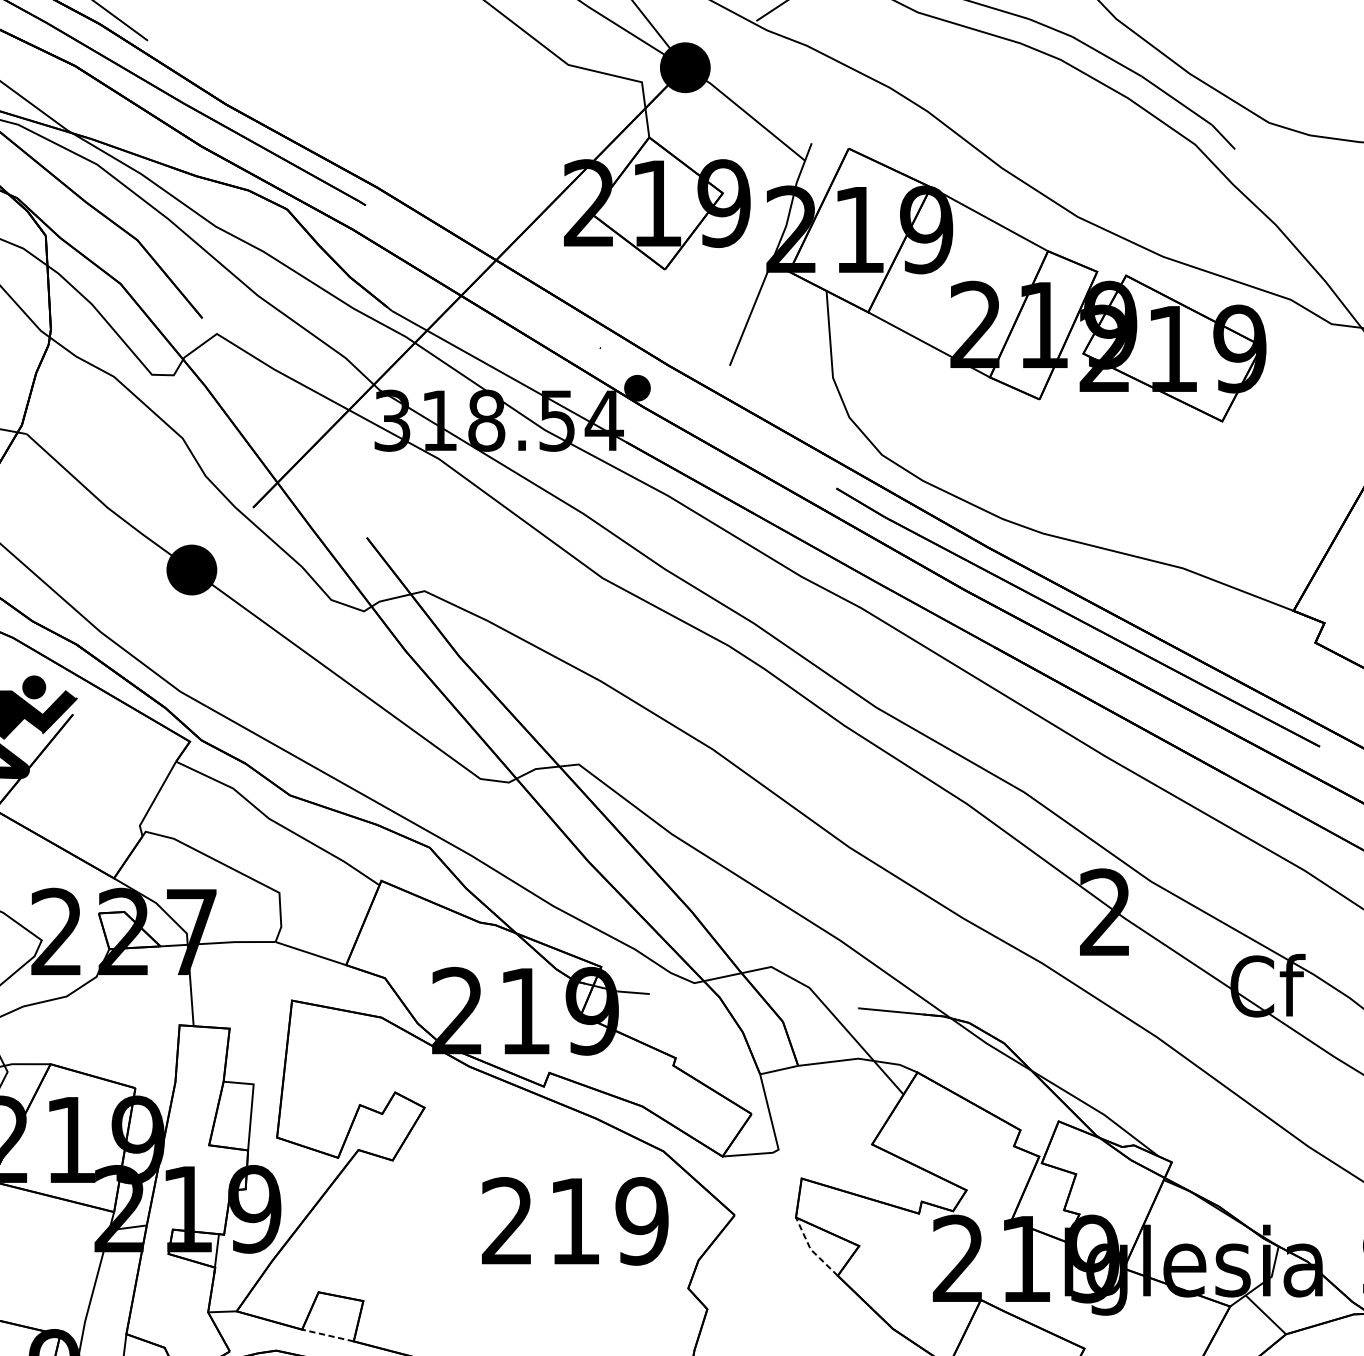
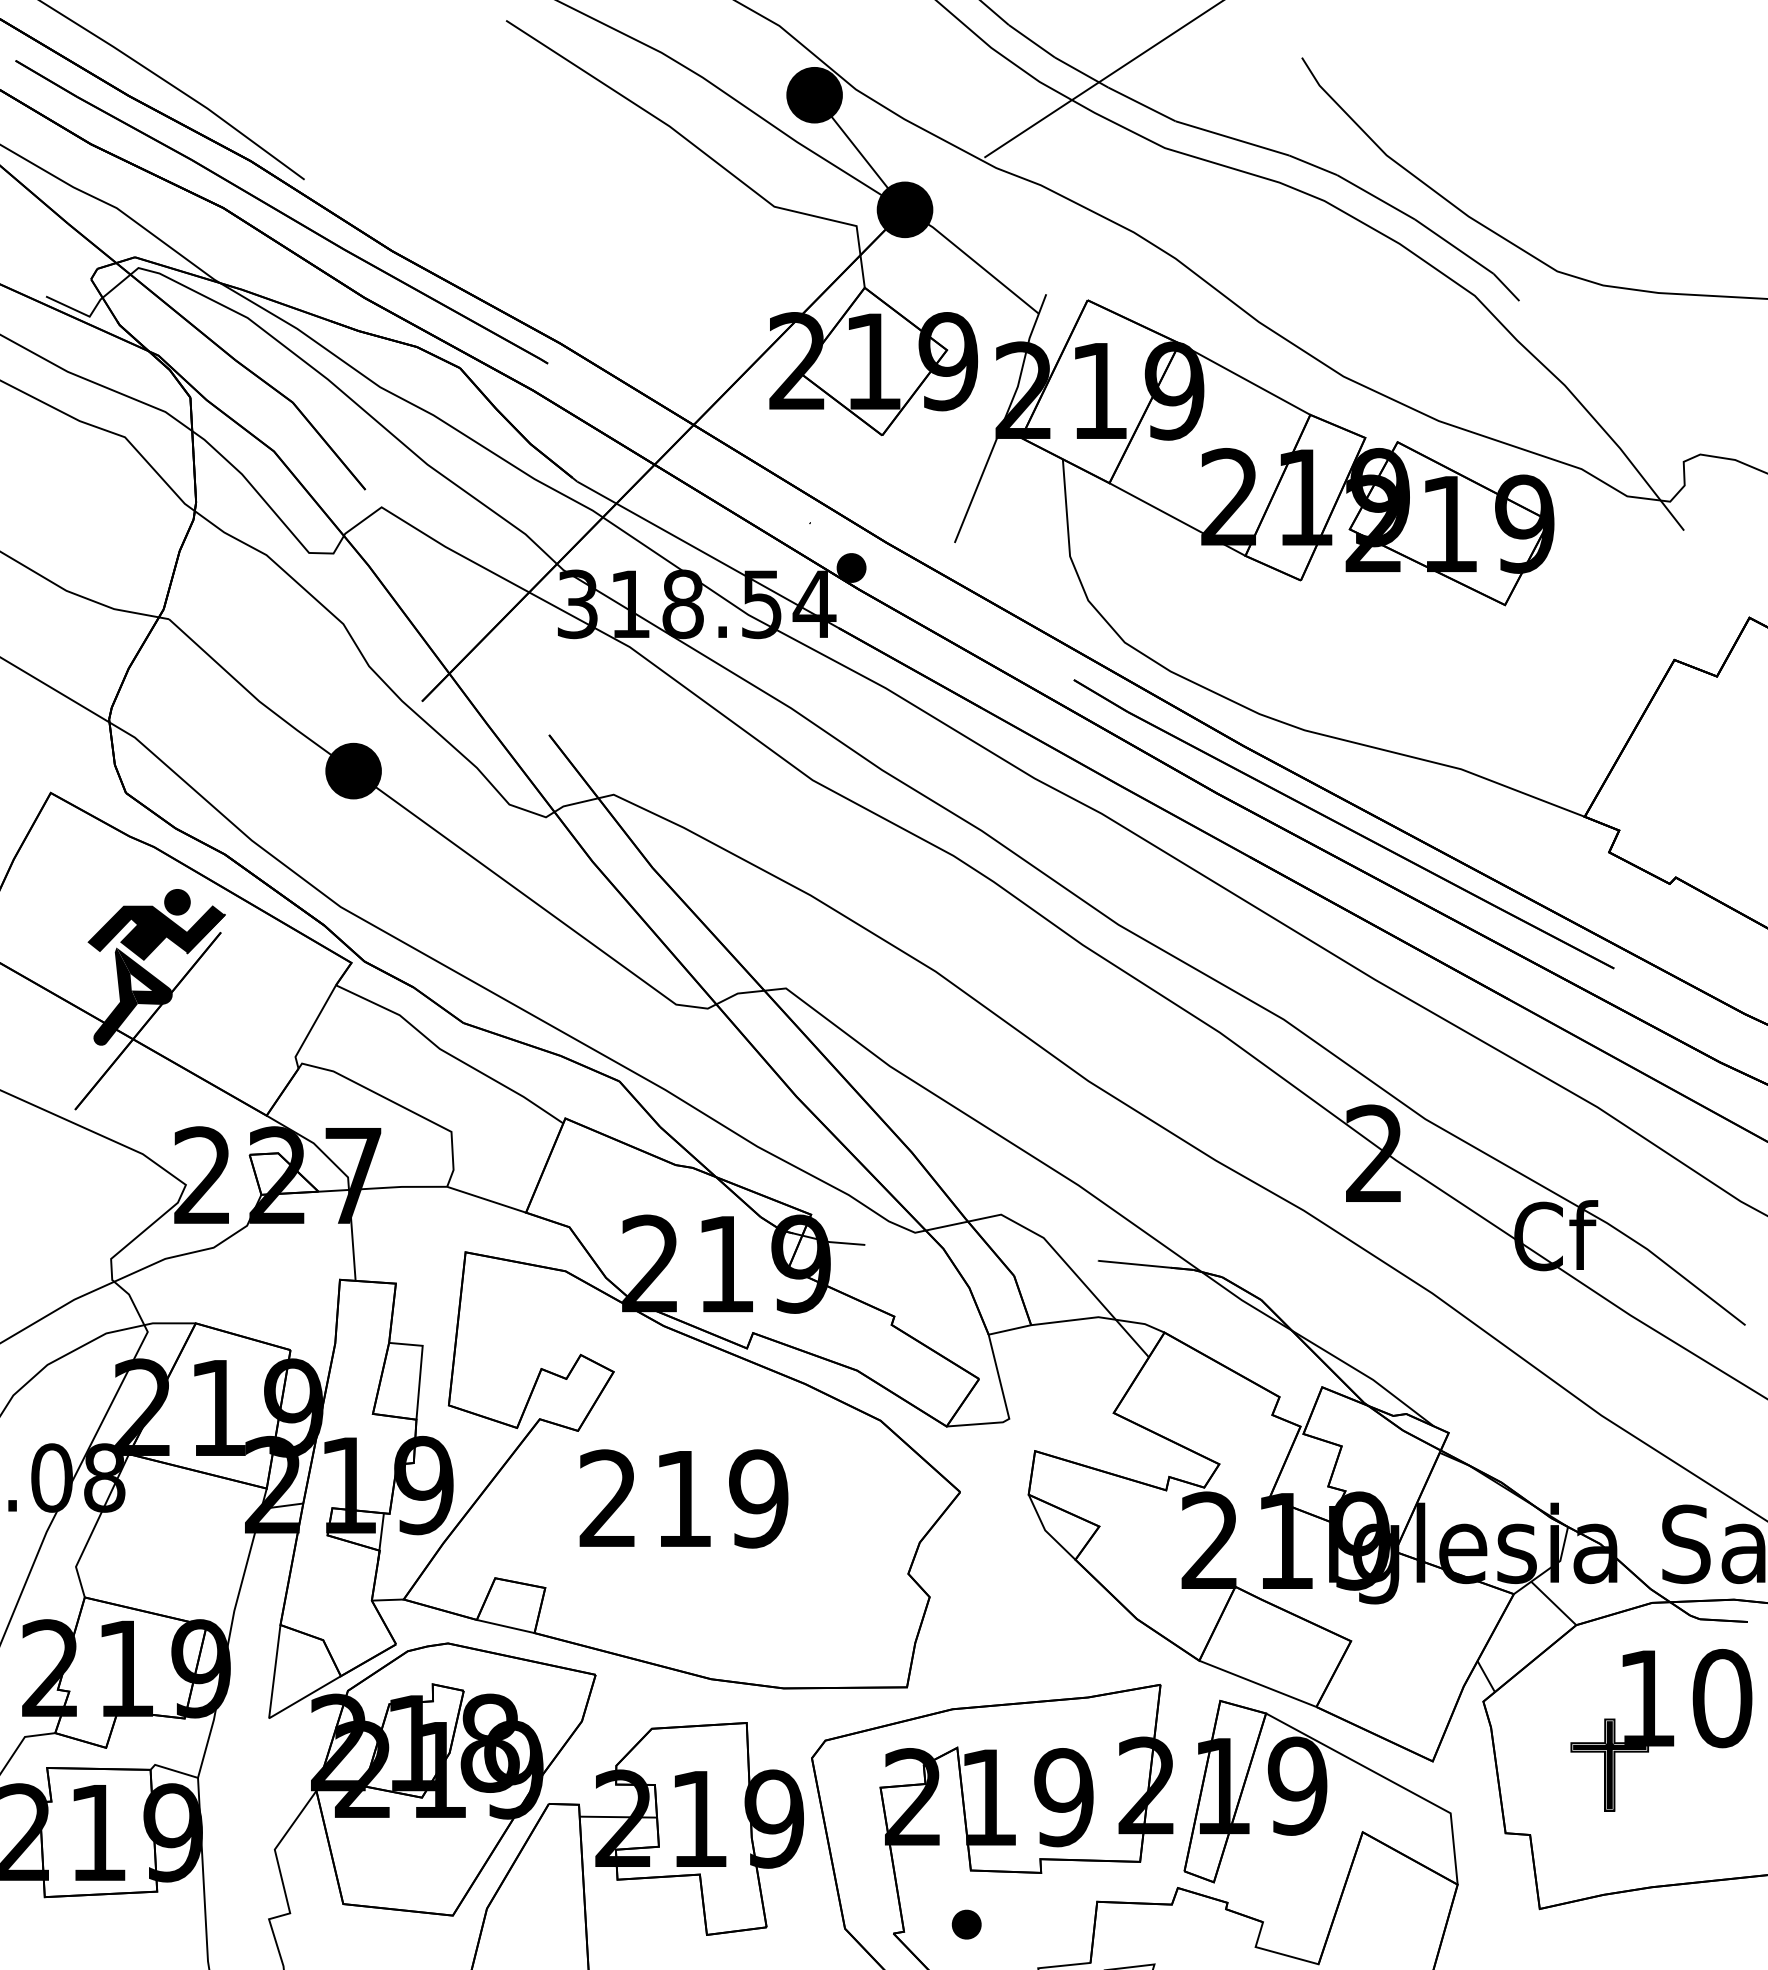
text: (574, 1220) -> (683, 1498), moved
line: (811, 1250) -> (1045, 1531), dashed -> solid
line: (327, 1335) -> (505, 1626), dashed -> solid

